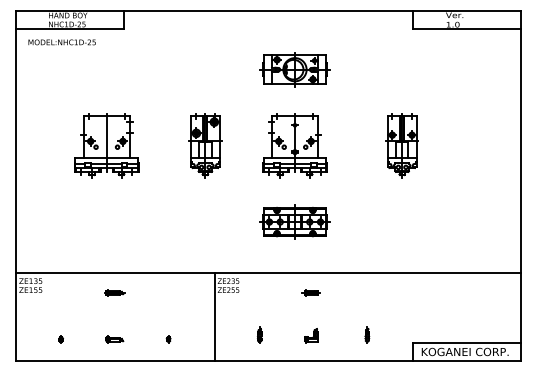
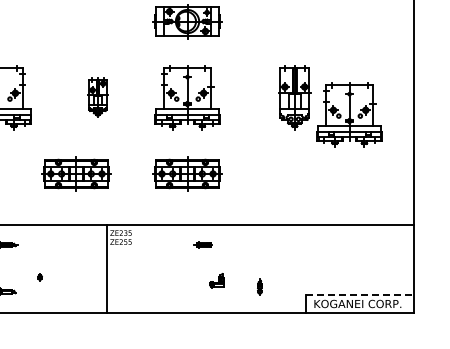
part: (205, 145) -> (97, 97), size x0.6
part: (456, 162) -> (349, 114), added
part: (183, 221) -> (75, 173), added
part: (259, 334) -> (152, 286), removed
part: (311, 335) -> (217, 280), moved
part: (168, 339) -> (39, 277), moved
line: (467, 343) -> (360, 295), solid -> dashed

